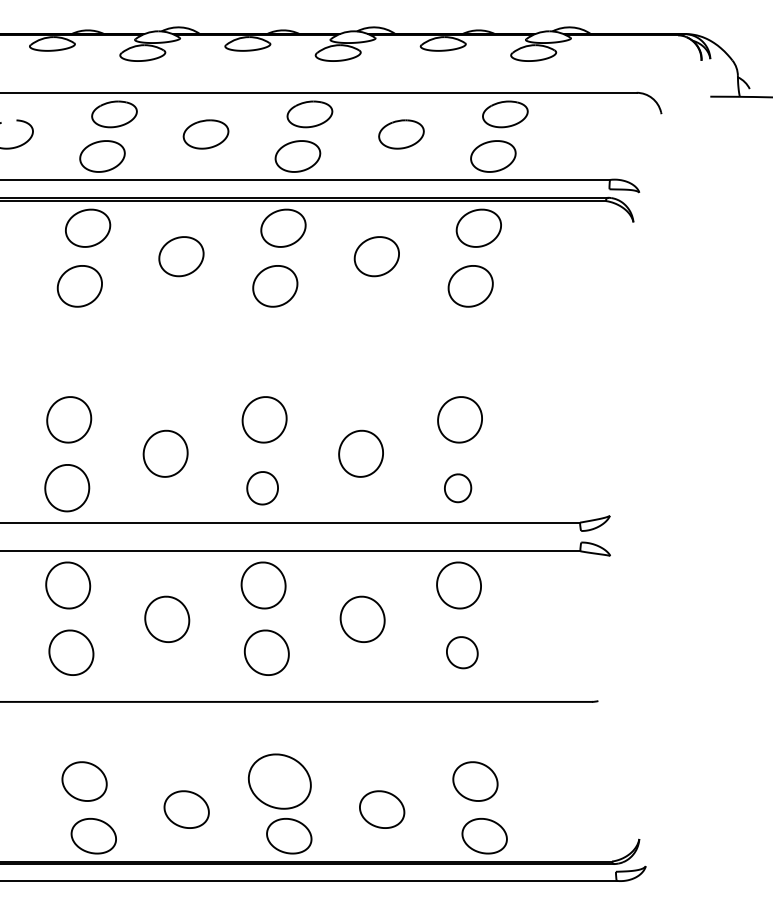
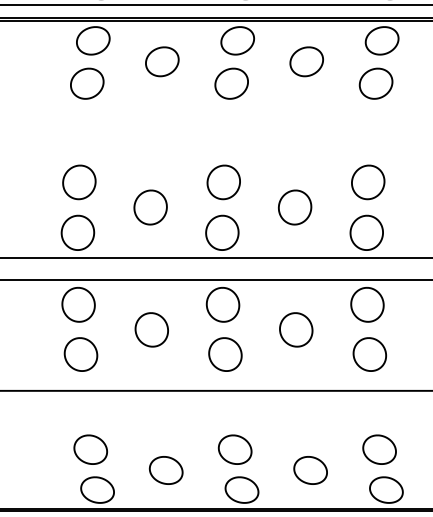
part: (262, 488) -> (222, 233), size x1.43
part: (457, 488) -> (366, 233), size x1.67
part: (462, 652) -> (370, 354), size x1.43
part: (280, 781) -> (235, 449), size x0.71

